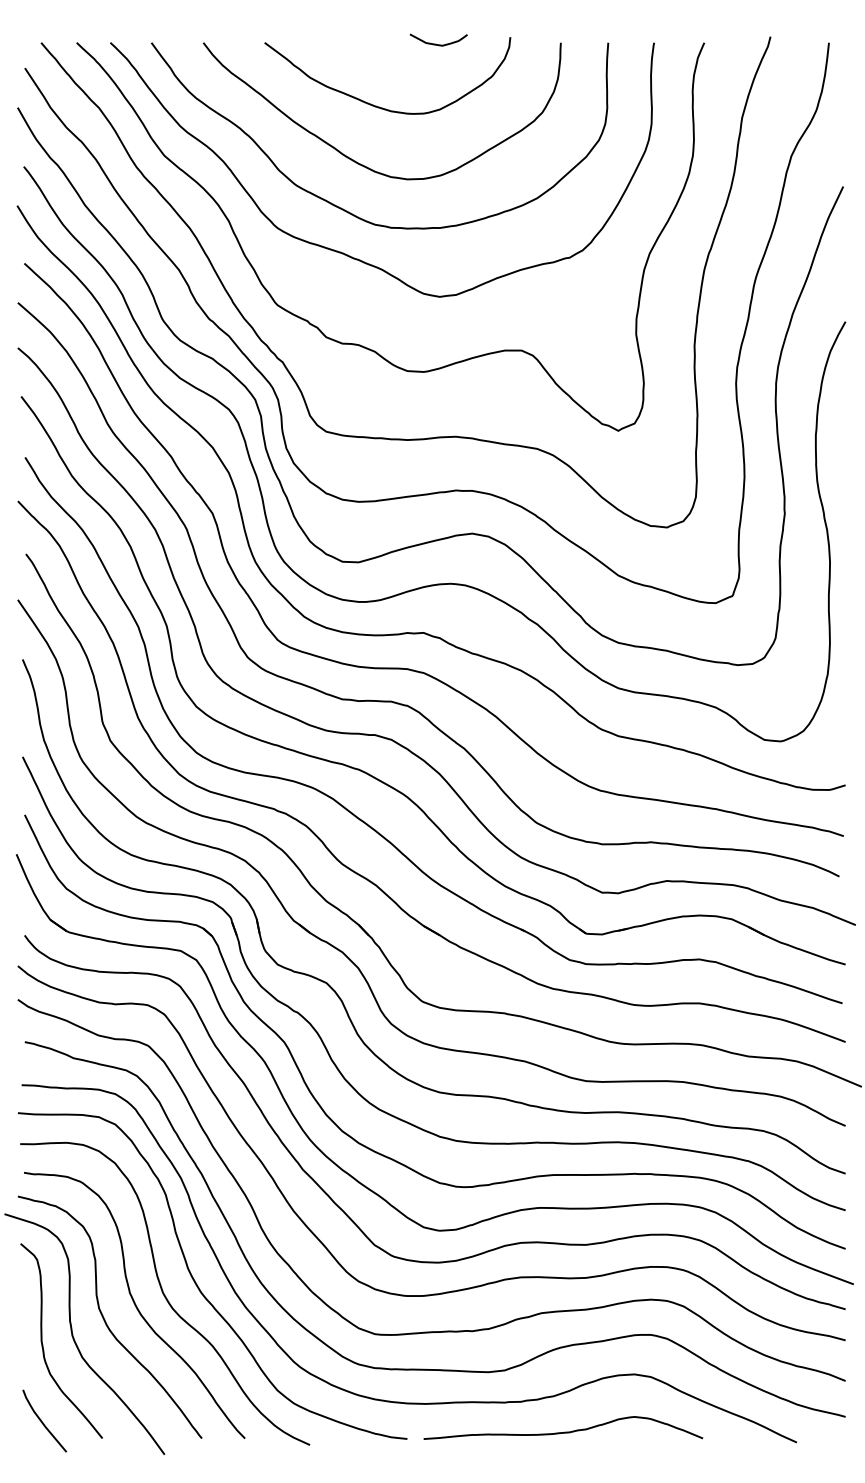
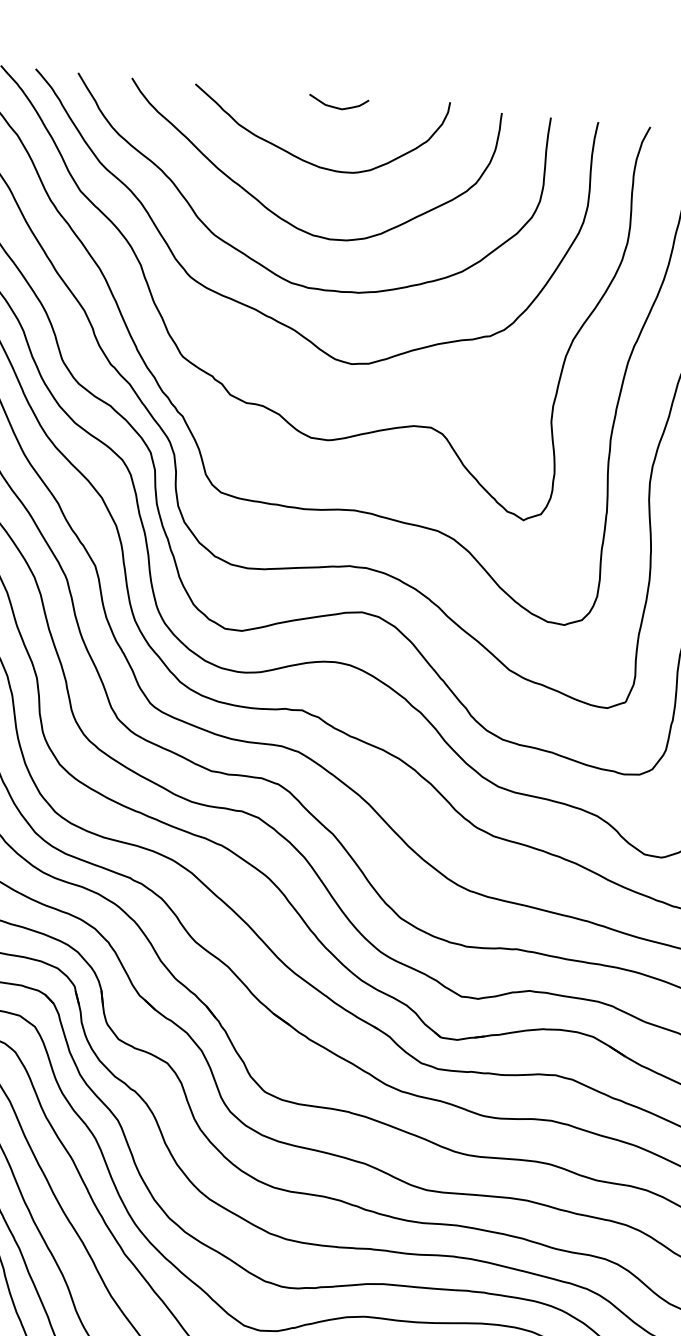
curve: (436, 43) -> (336, 106), moved

